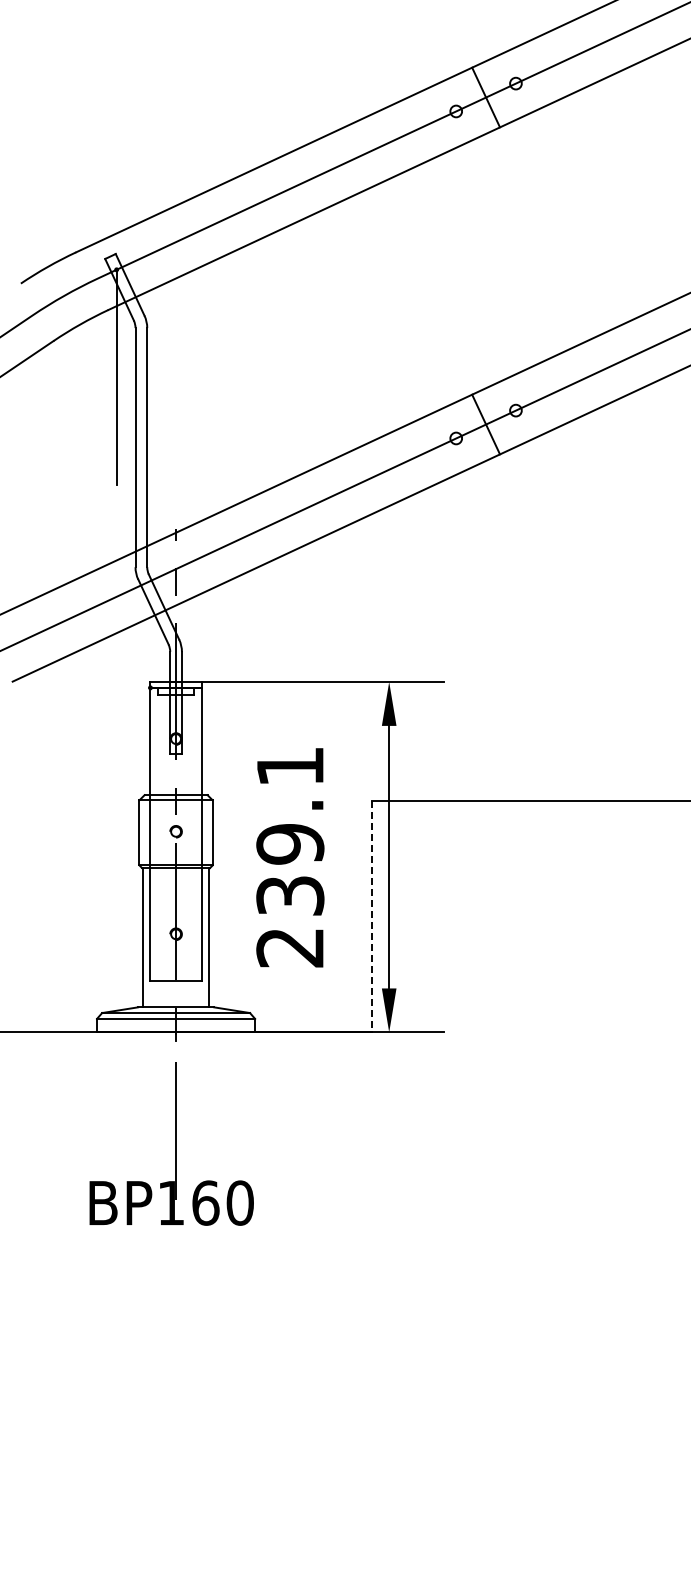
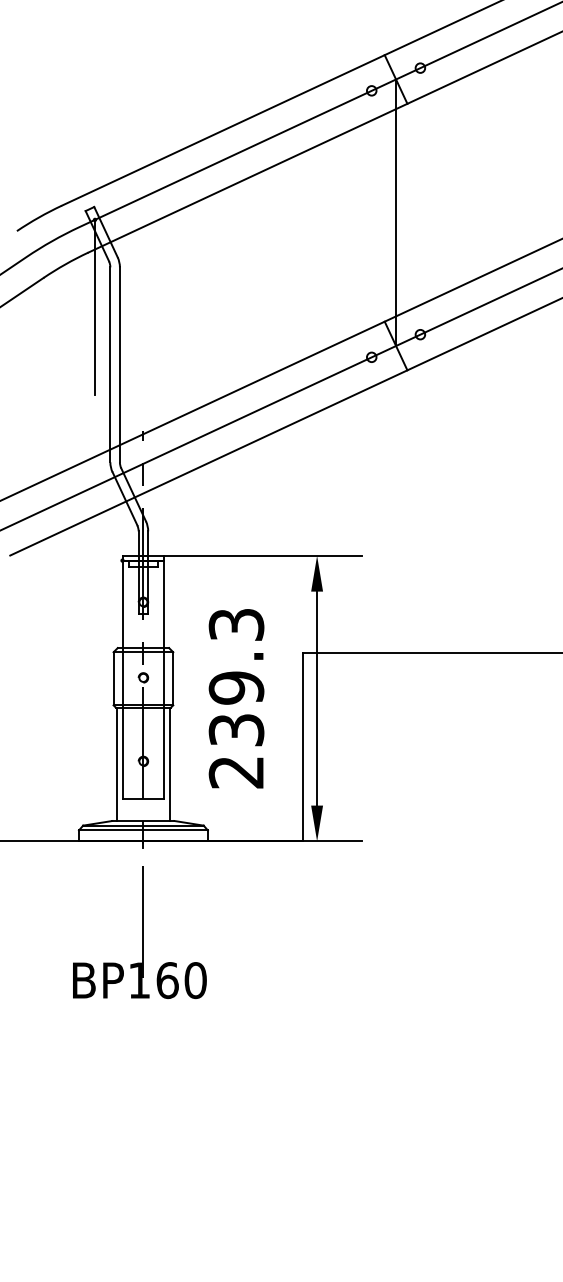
line: (486, 260) -> (396, 212), added
text: (290, 766) -> (236, 624), 239.1 -> 239.3
line: (371, 916) -> (302, 746), dashed -> solid

